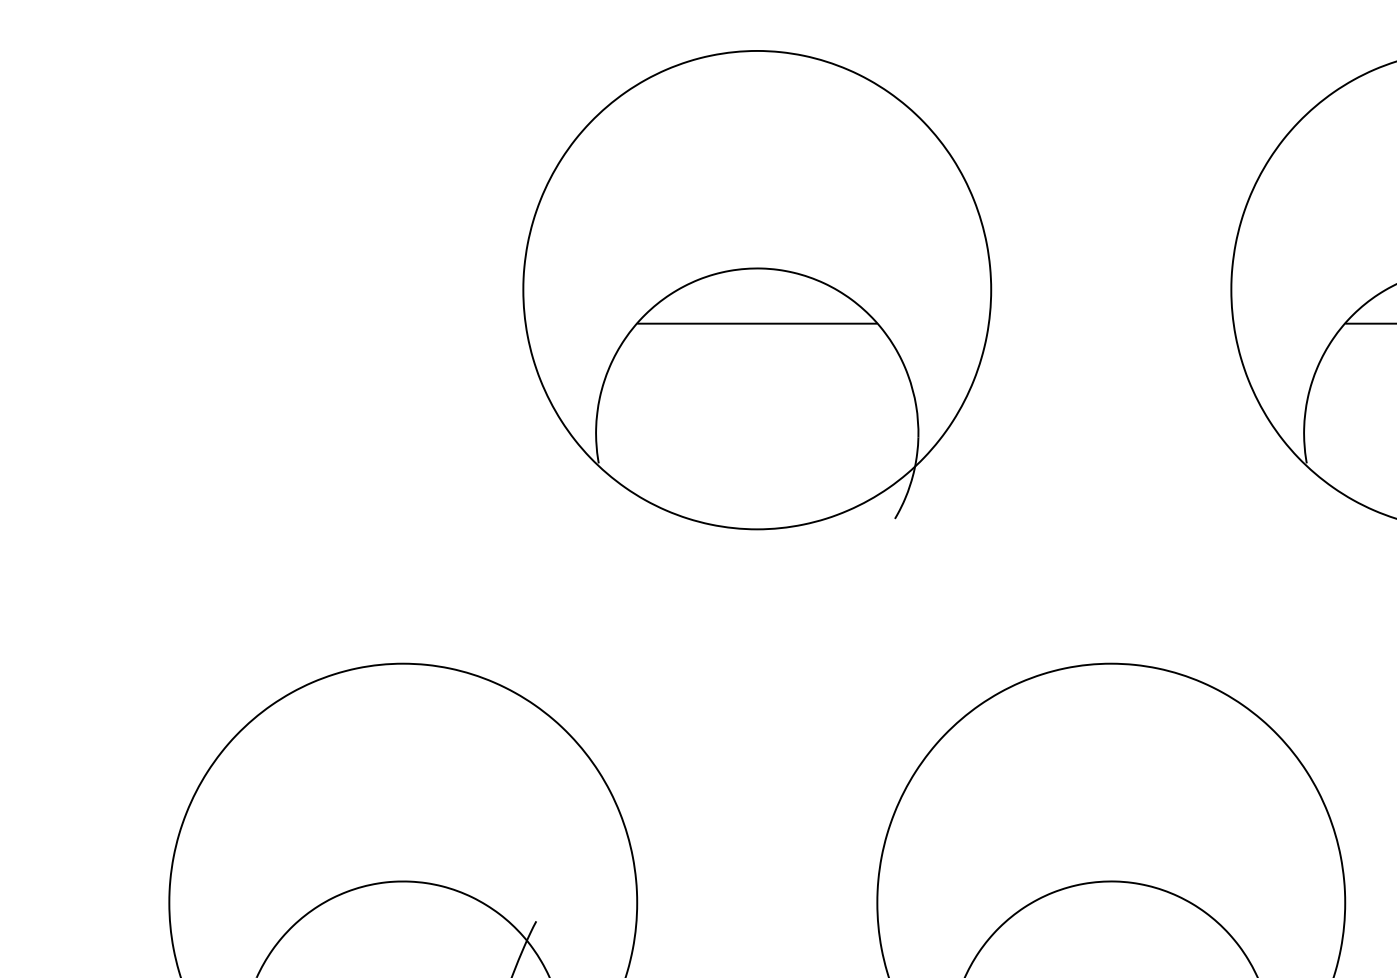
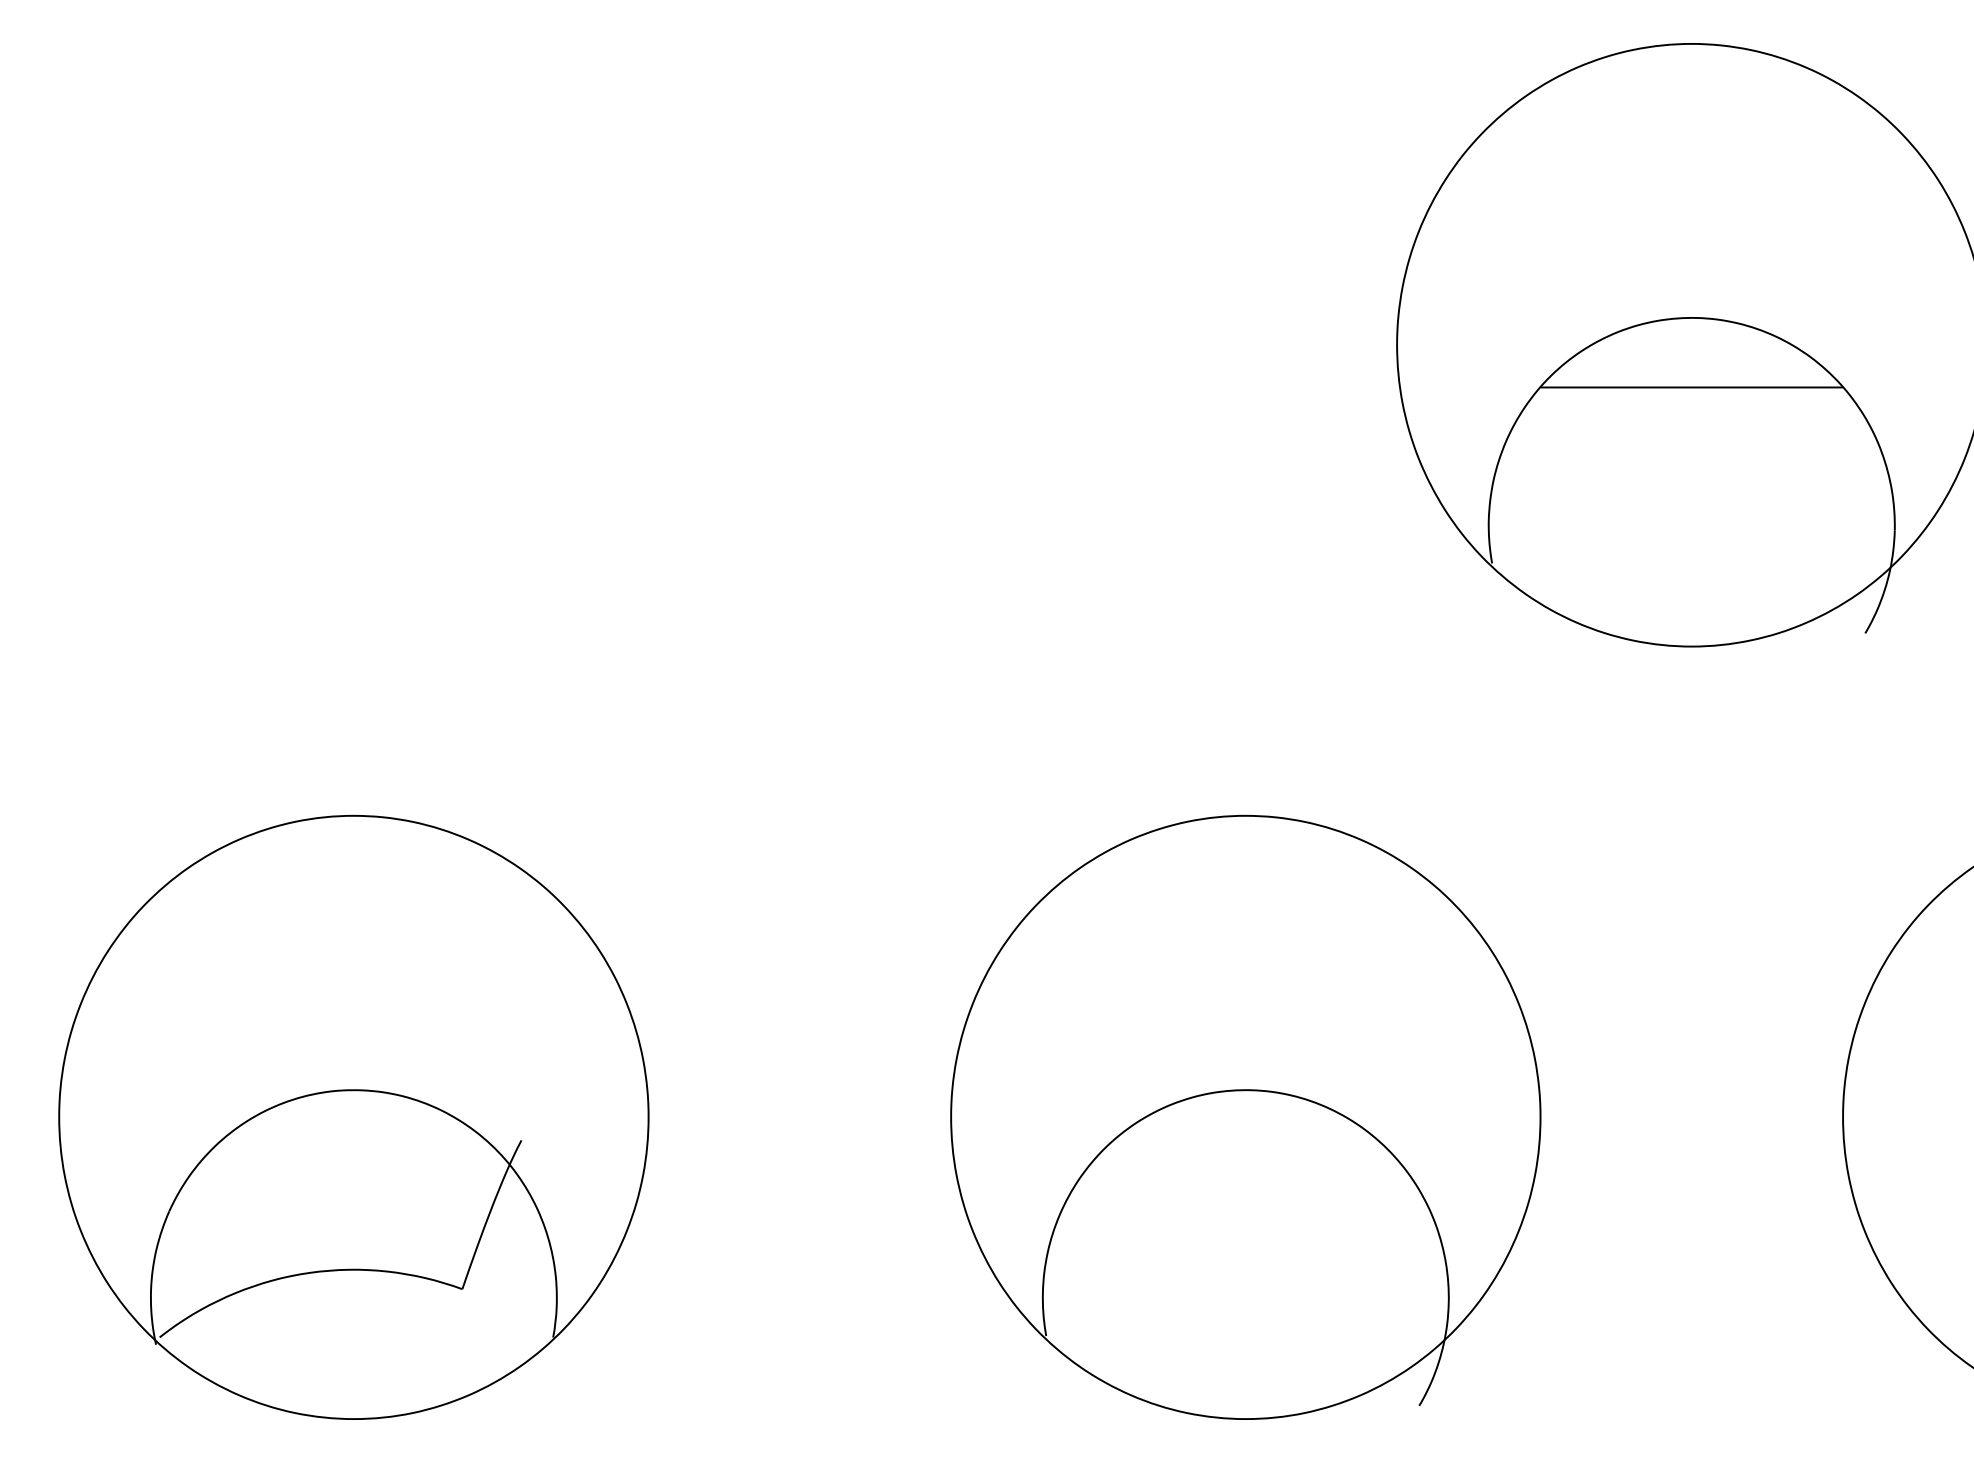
part: (756, 290) -> (799, 345), removed

